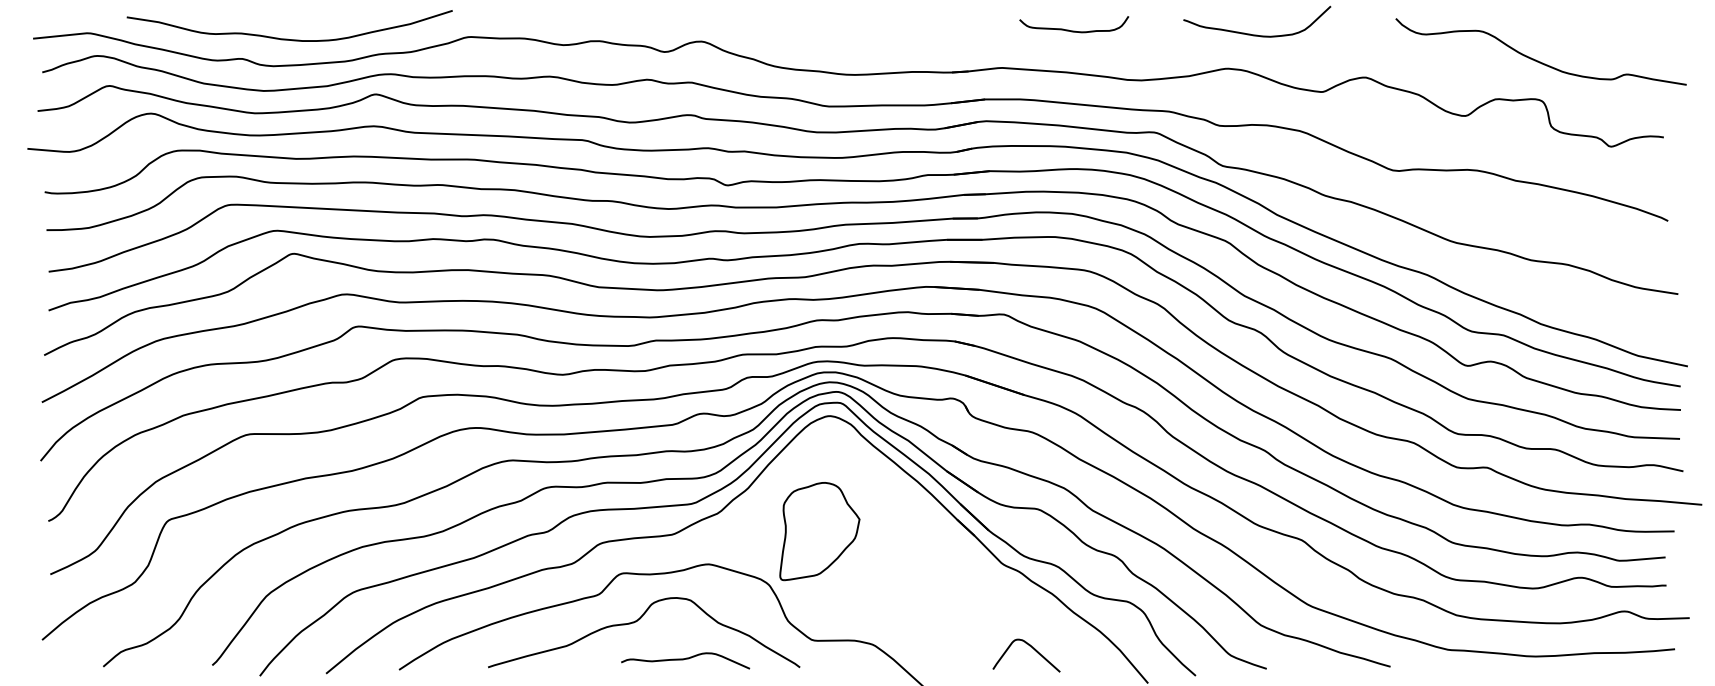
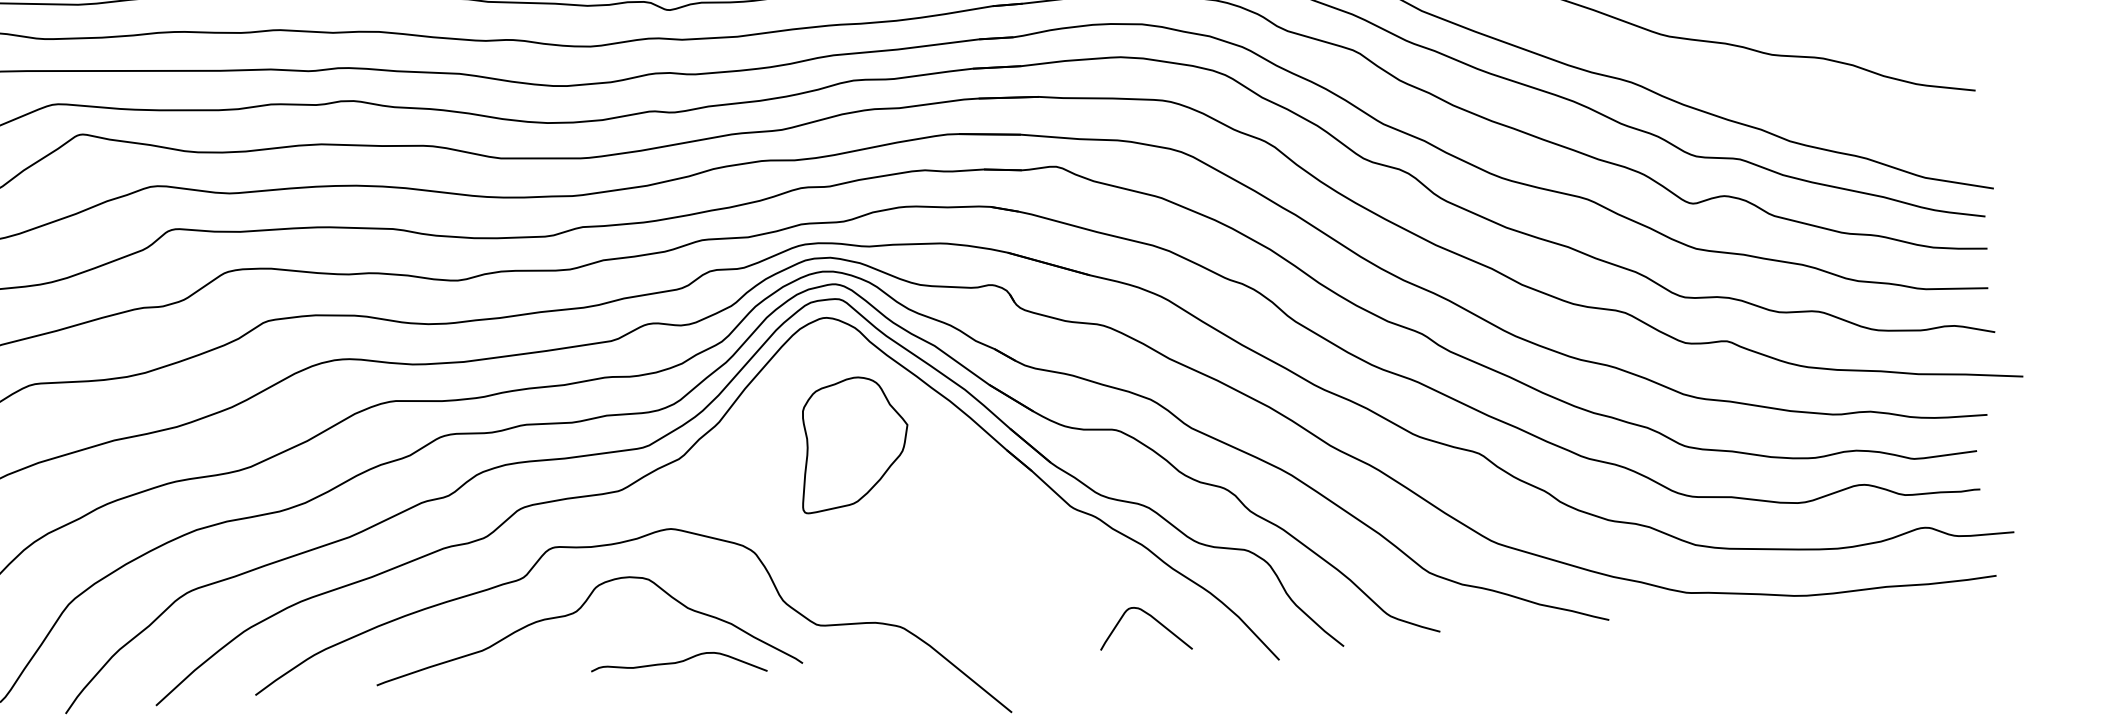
part: (819, 531) -> (853, 444), moved
curve: (1032, 648) -> (1153, 618), moved
curve: (685, 659) -> (678, 662), moved

